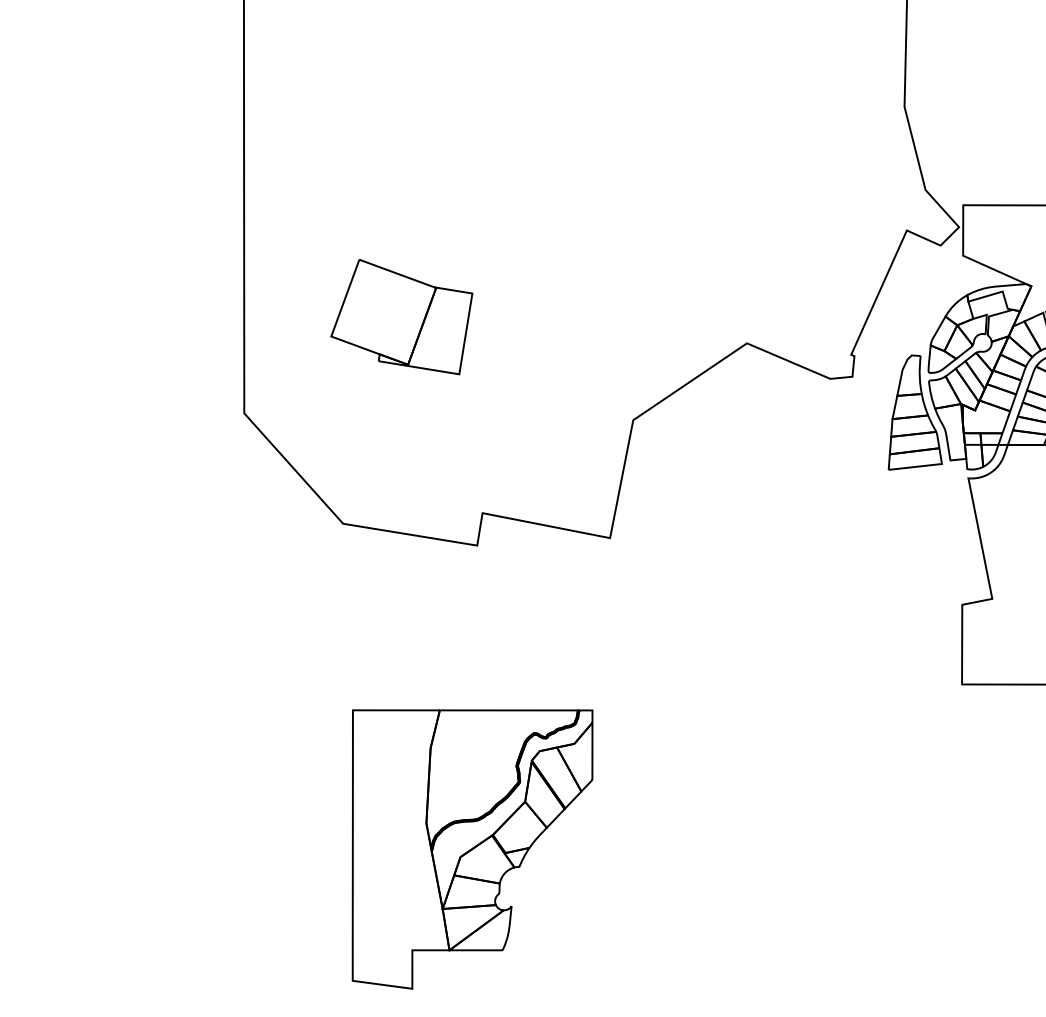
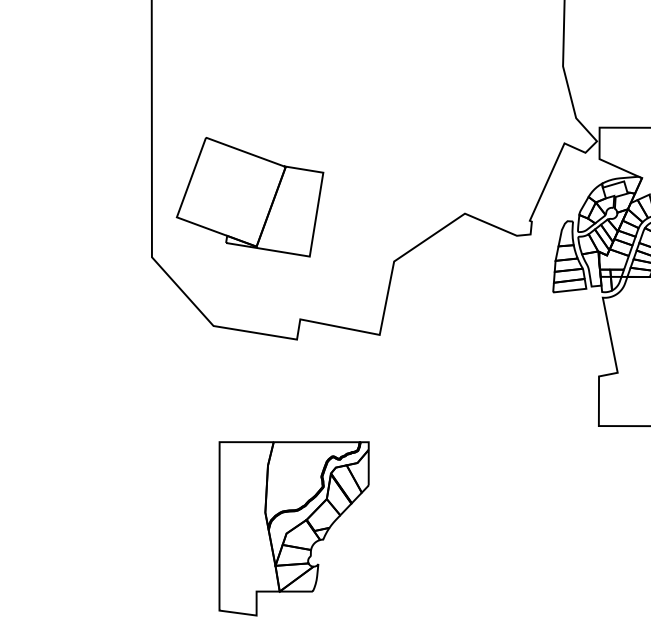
part: (400, 317) -> (249, 197), size x1.67

